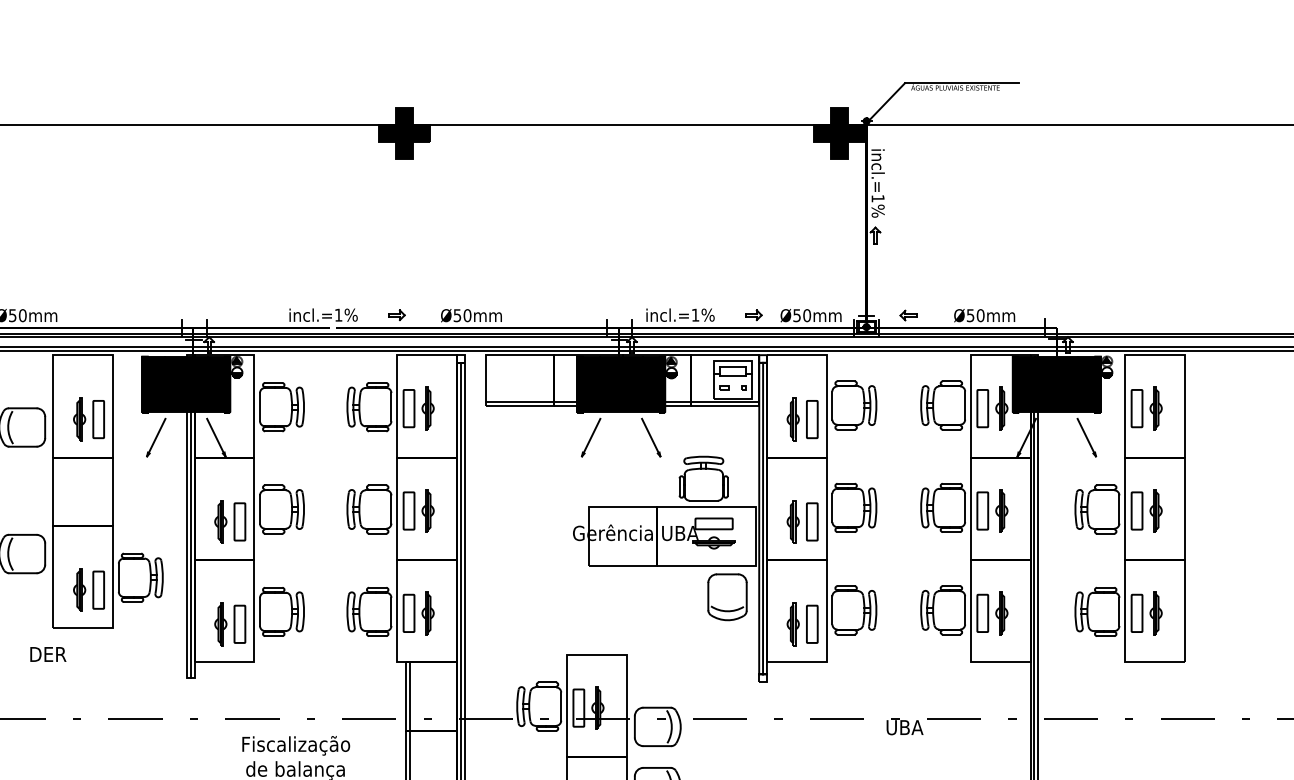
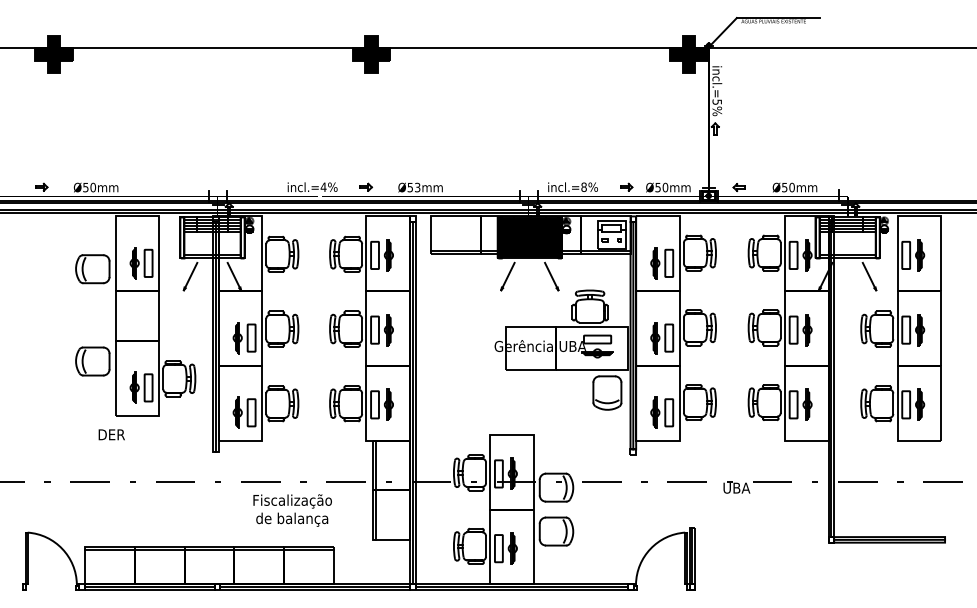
text: (877, 197) -> (716, 101), incl.=1%%% -> incl.=5%%%
text: (338, 314) -> (323, 186), incl.=1%%% -> incl.=4%%%
text: (694, 314) -> (583, 186), incl.=1%%% -> incl.=8%%%
text: (467, 315) -> (417, 187), Ø50mm -> Ø53mm
fill: (186, 384) -> (212, 237), removed
fill: (1056, 384) -> (847, 237), removed

